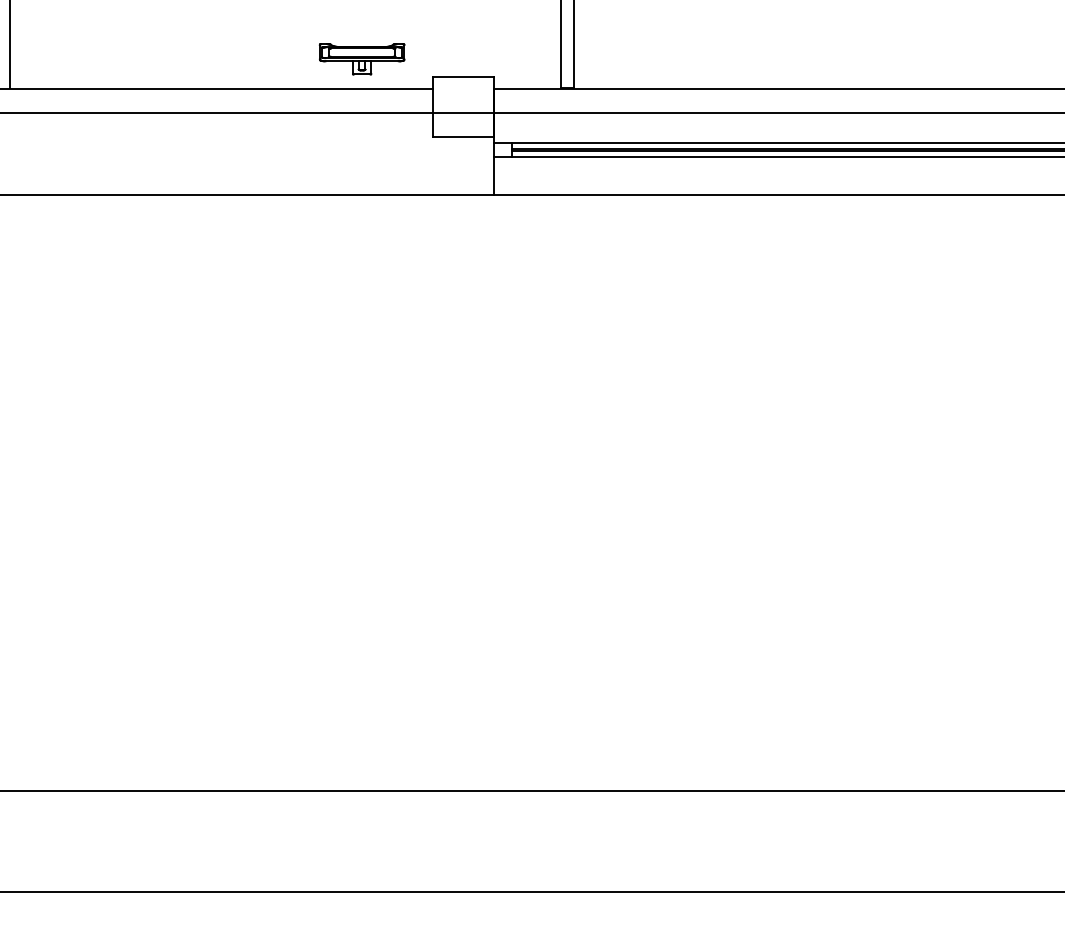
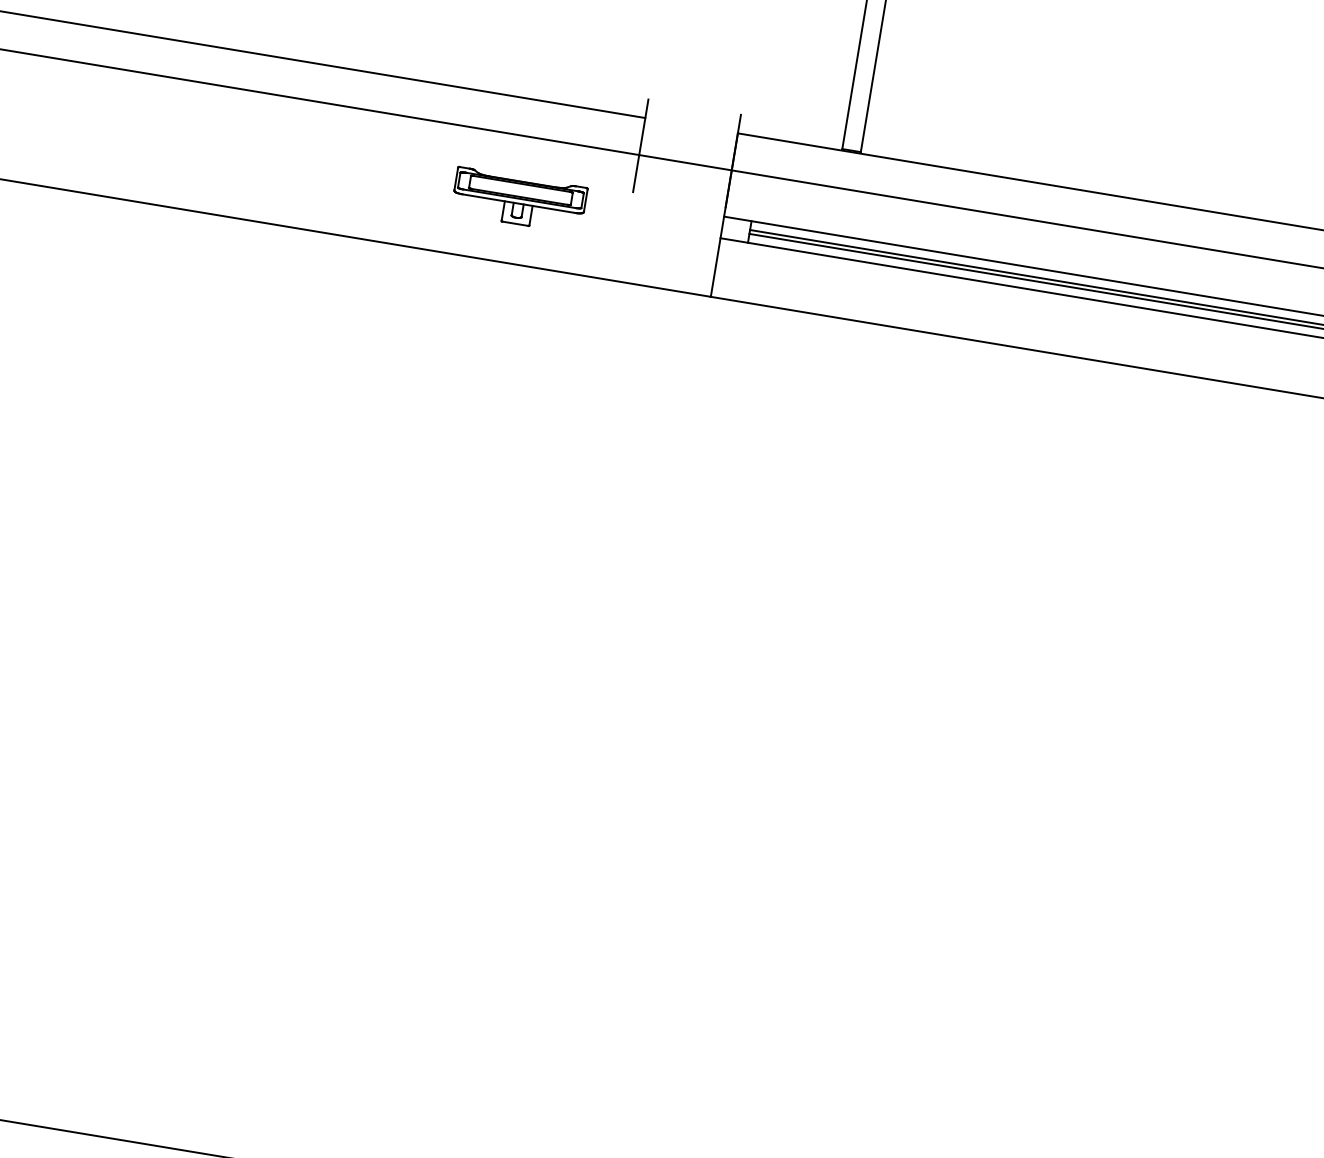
part: (361, 59) -> (518, 200), moved
line: (463, 76) -> (694, 106), removed
line: (463, 136) -> (679, 199), removed

